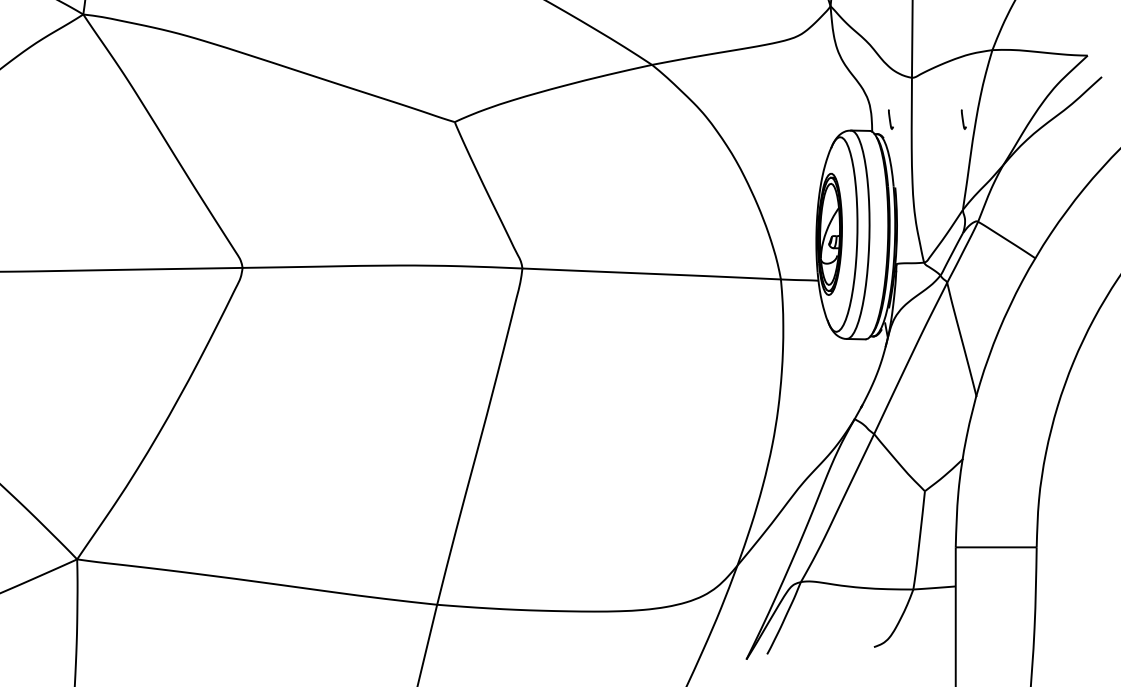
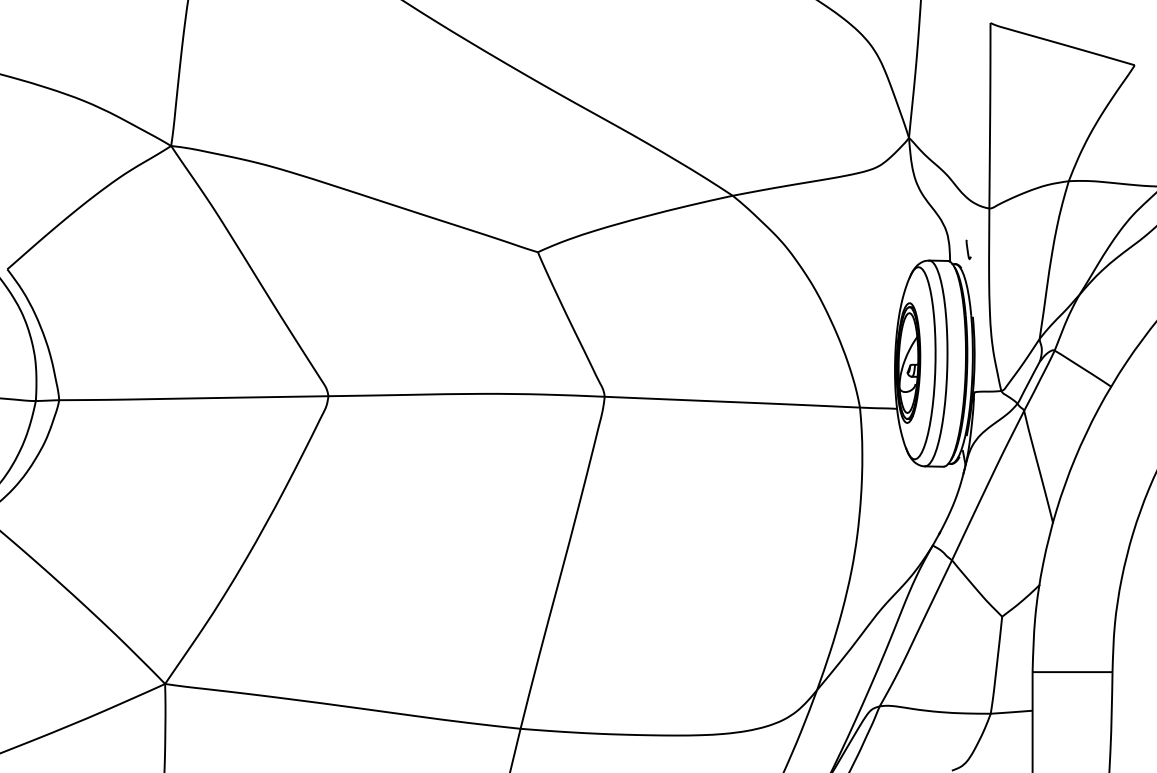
curve: (963, 119) -> (1040, 249), removed

